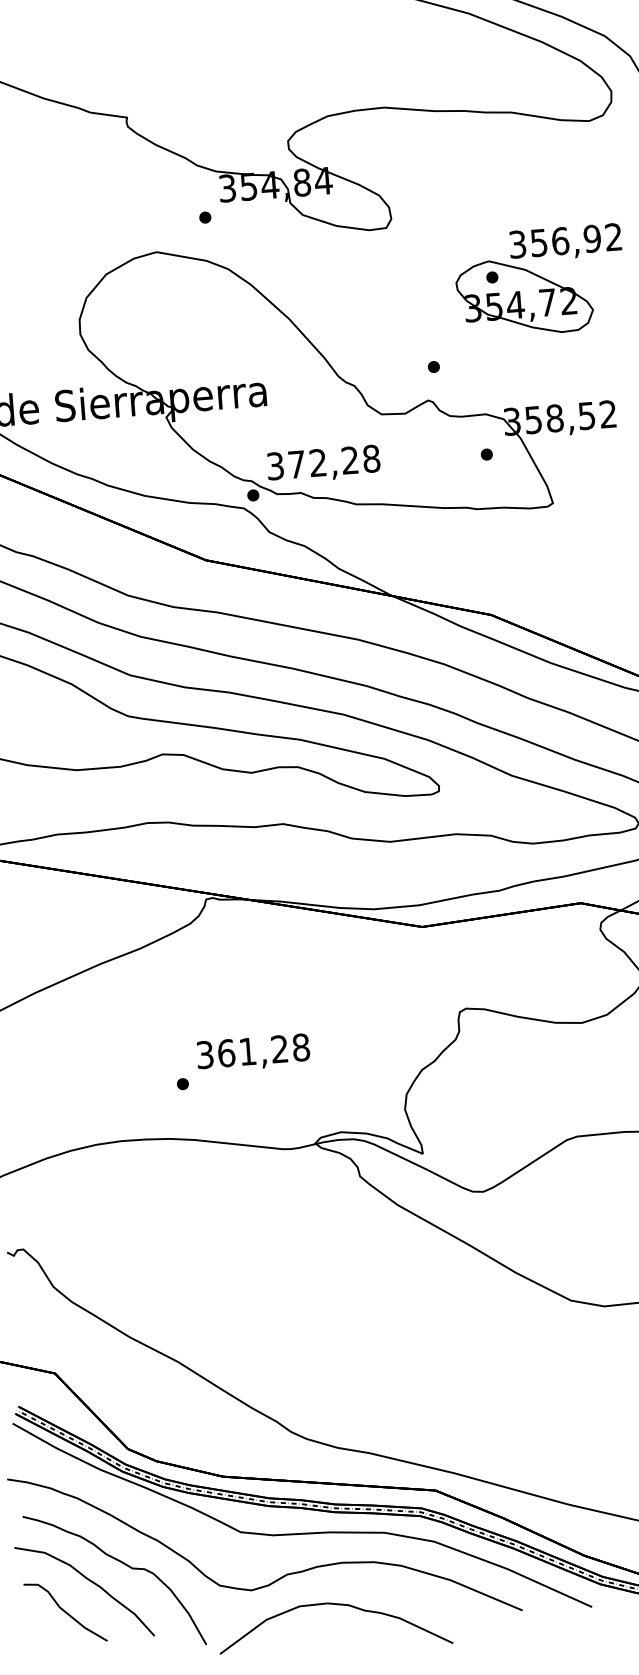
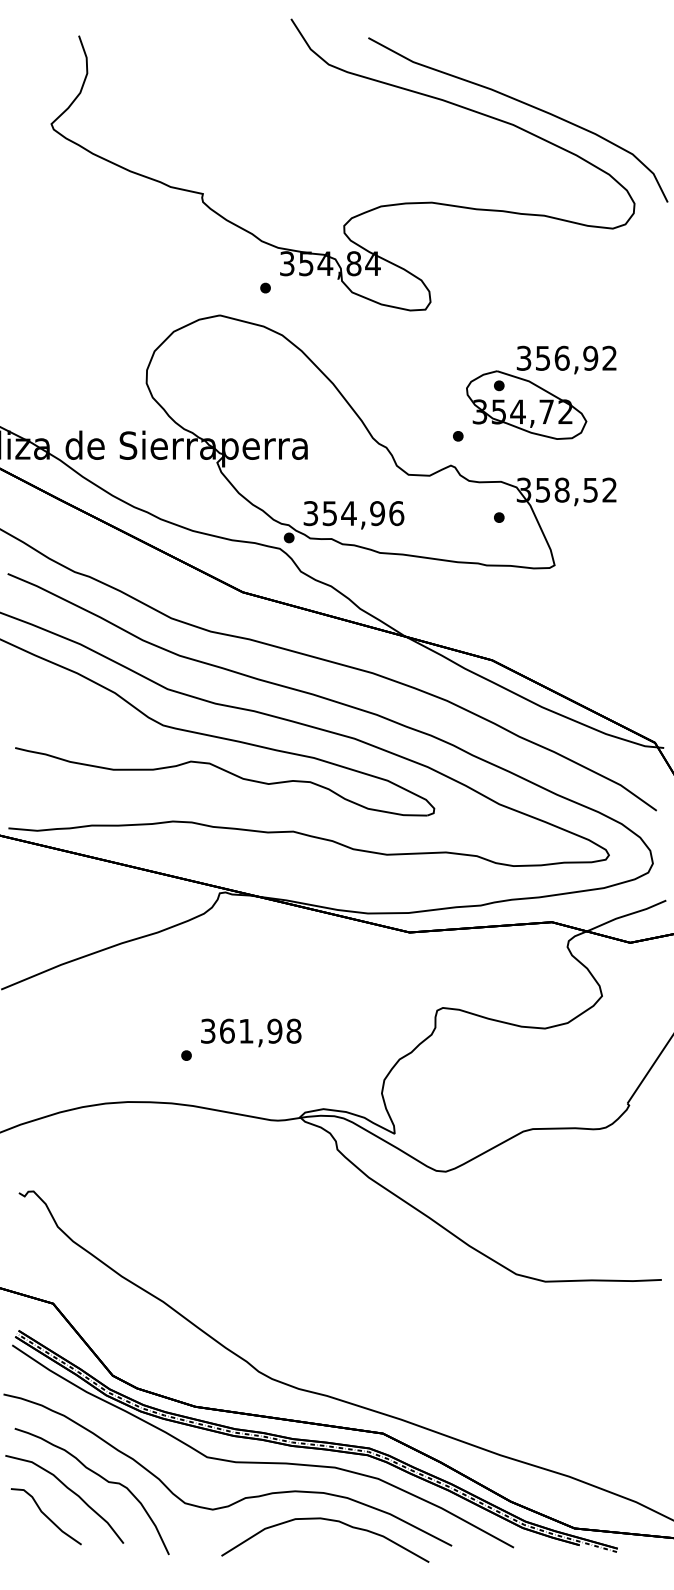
part: (540, 281) -> (541, 392), moved
text: (334, 461) -> (363, 513), 372,28 -> 354,96
text: (279, 1048) -> (274, 1030), 361,28 -> 361,98
curve: (340, 1605) -> (331, 1521), moved

